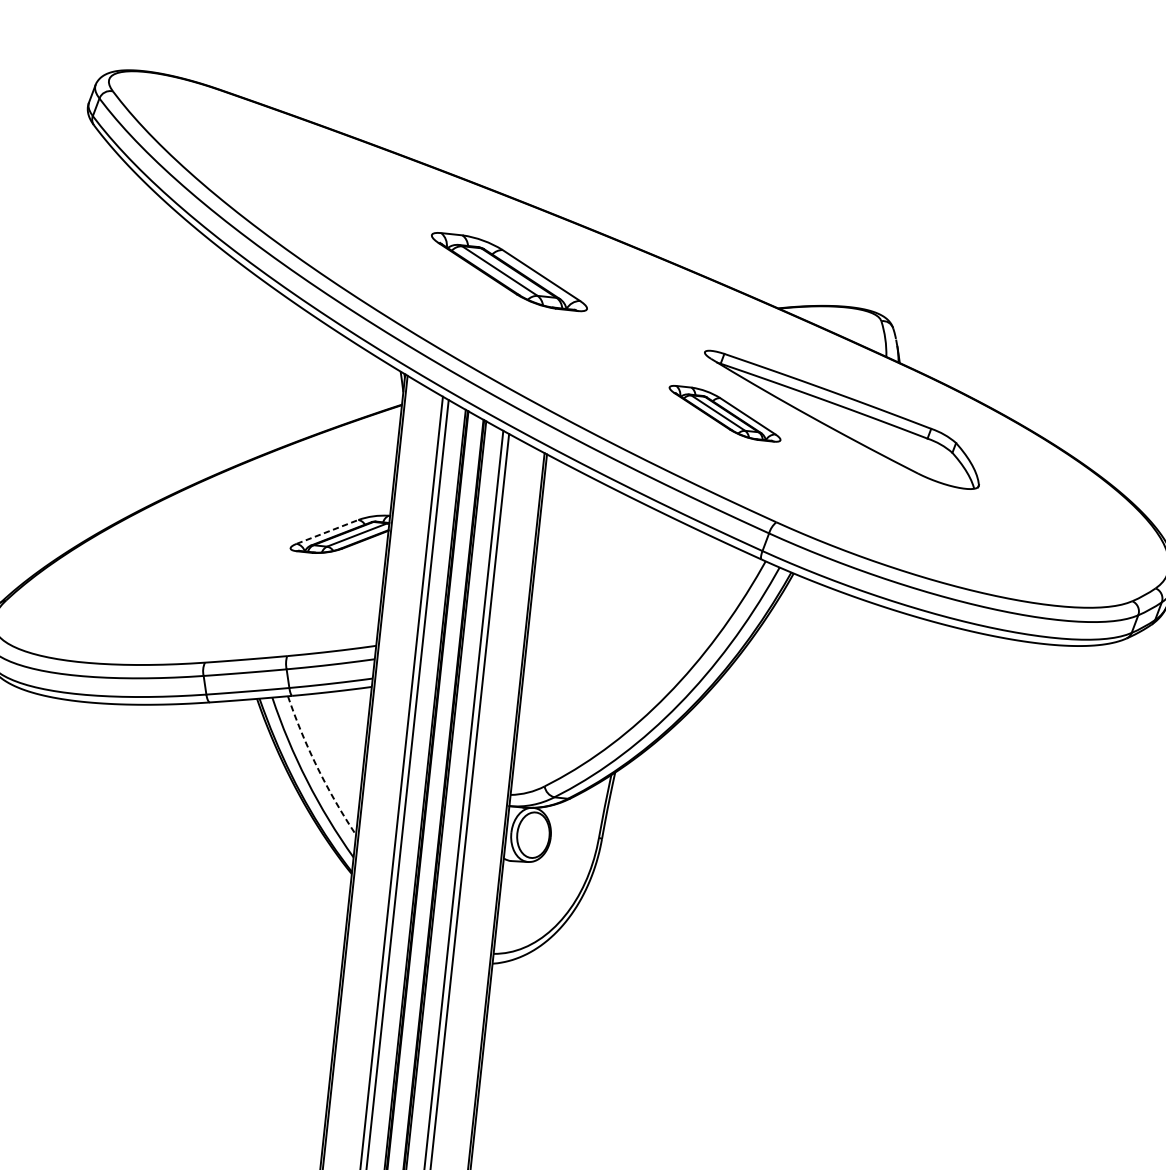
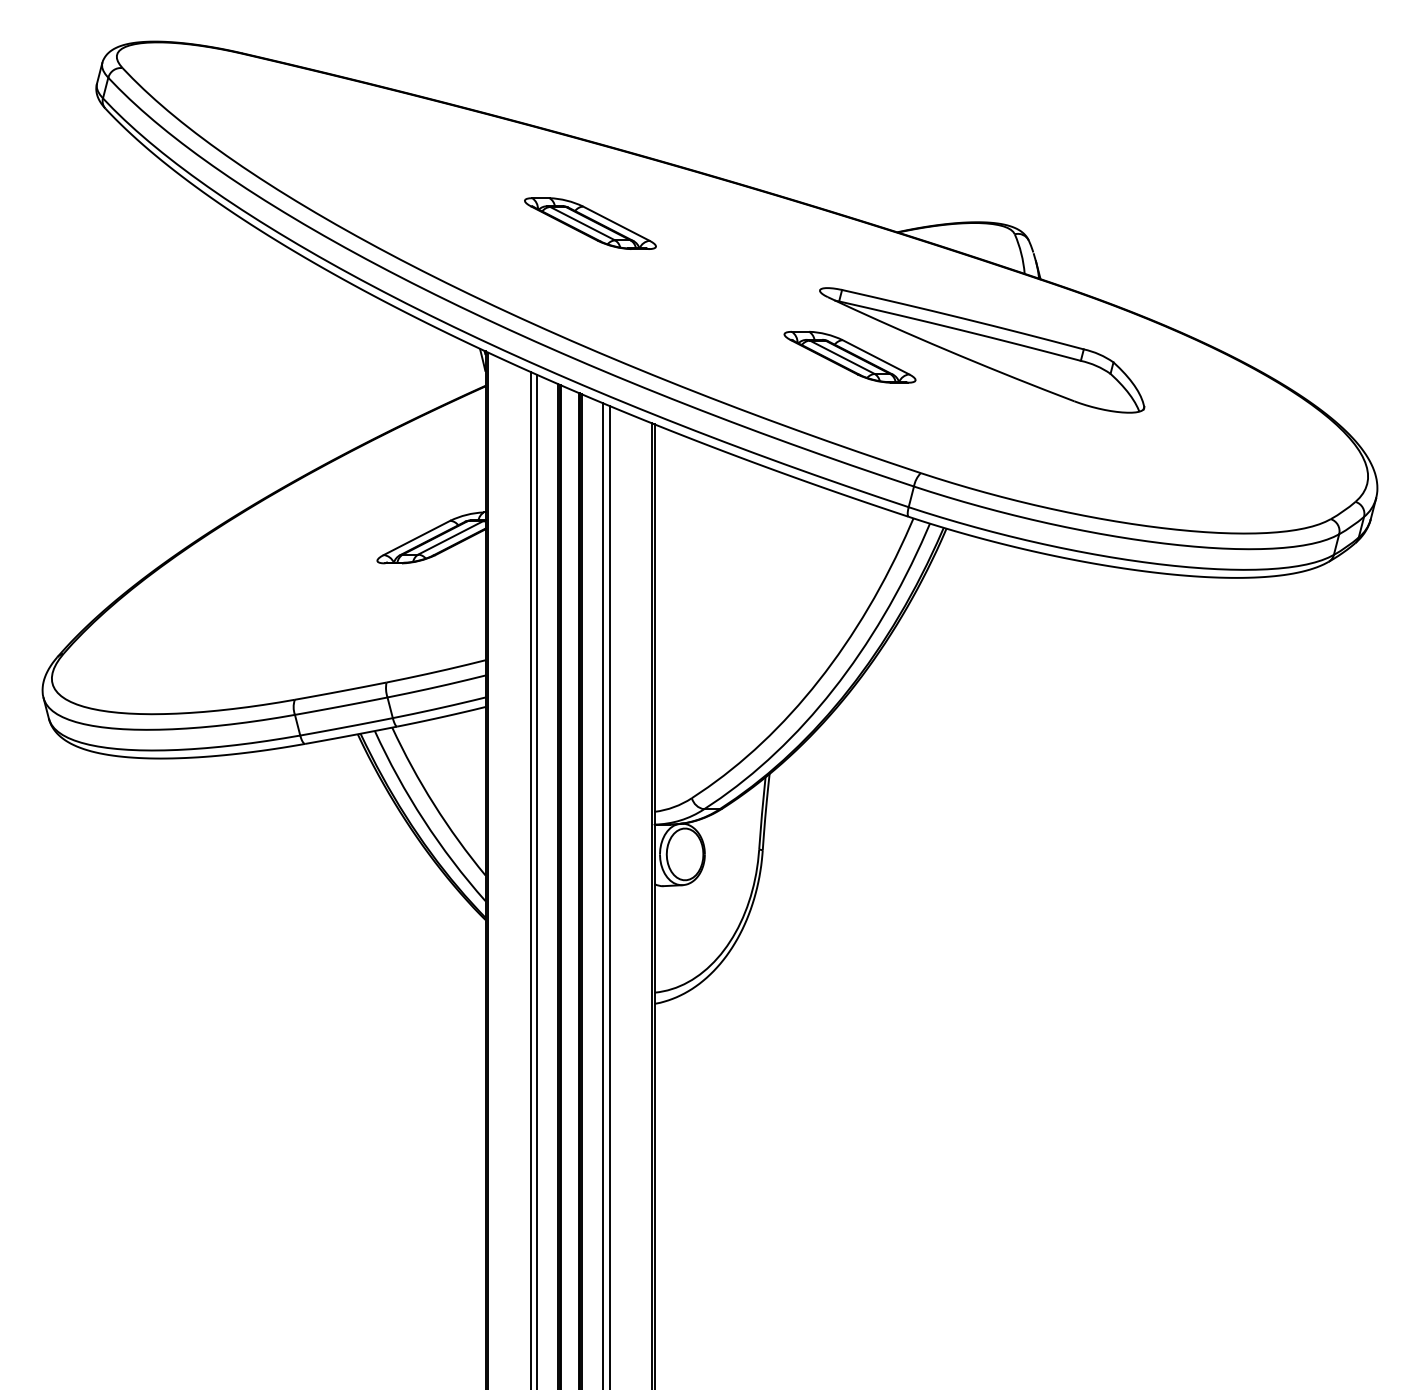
part: (509, 271) -> (590, 223), size x0.71
line: (328, 531) -> (417, 537), dashed -> solid
arc: (317, 767) -> (434, 804), dashed -> solid

